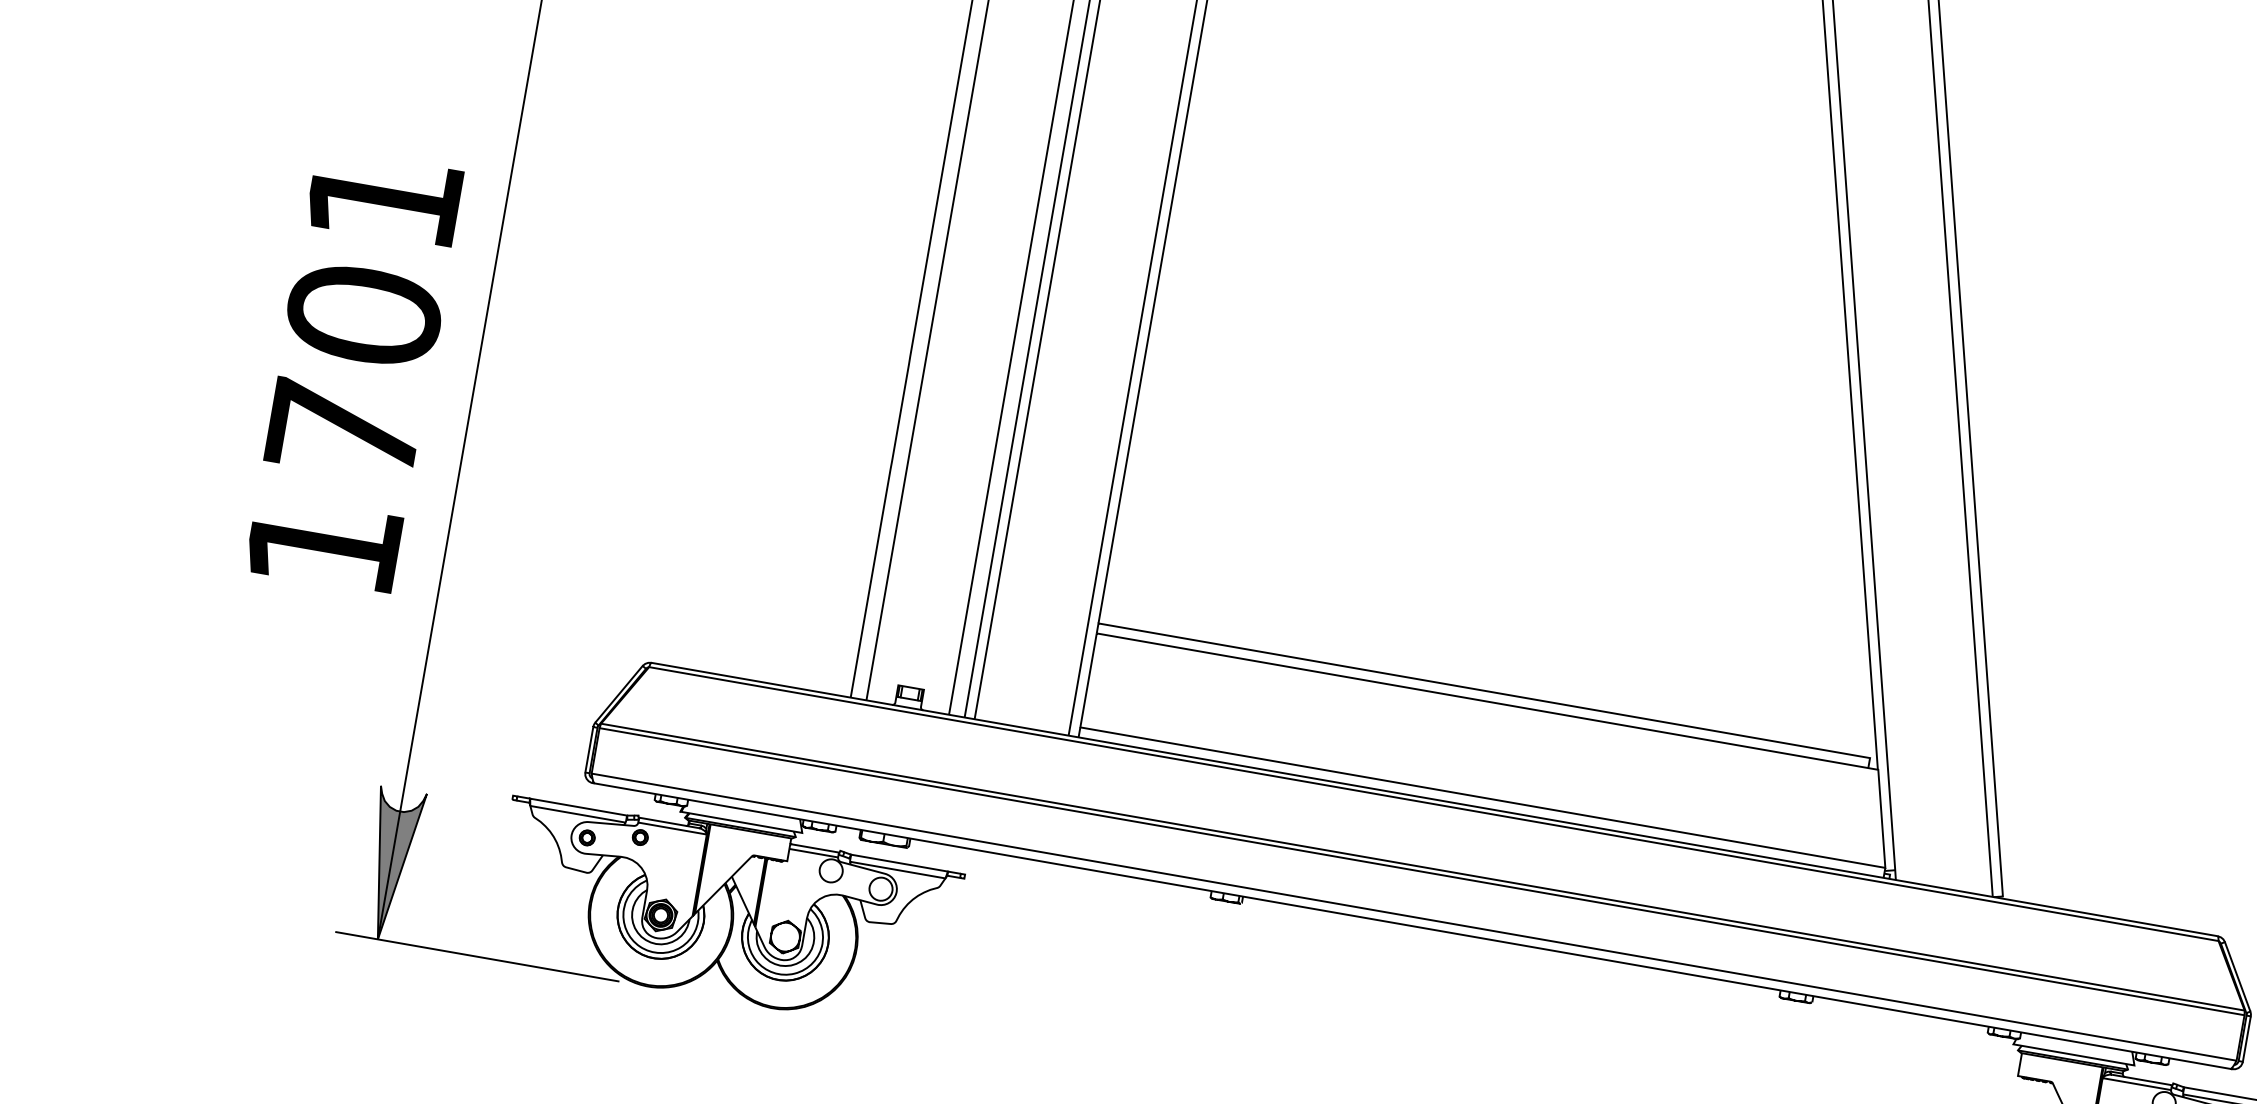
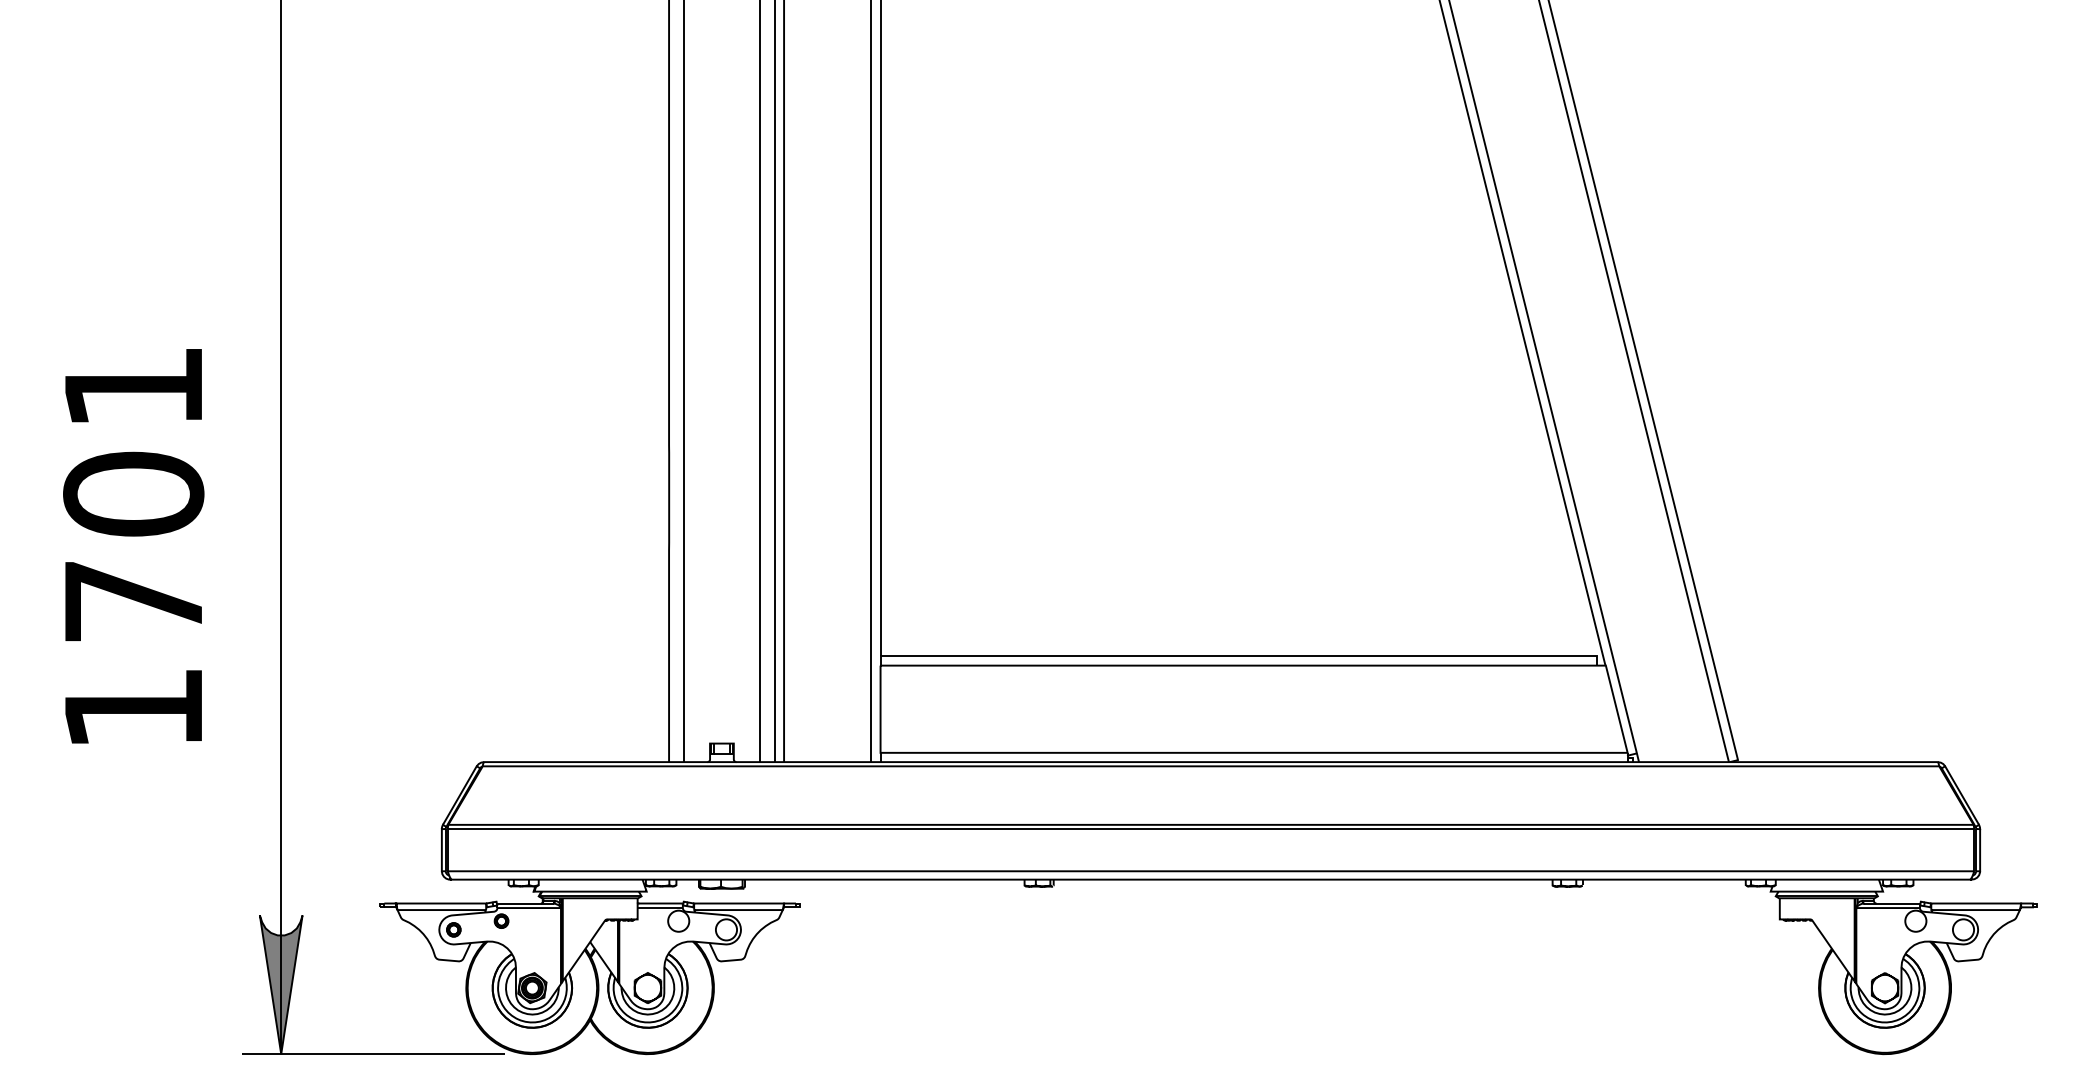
text: (354, 371) -> (133, 546), moved

